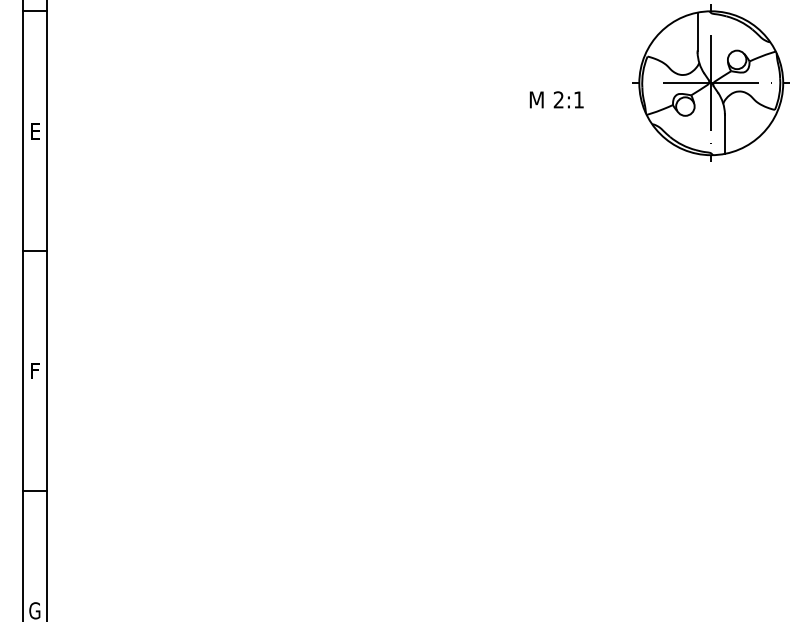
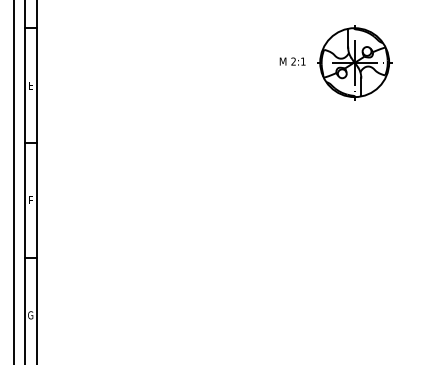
text: (556, 99) -> (292, 61), moved

